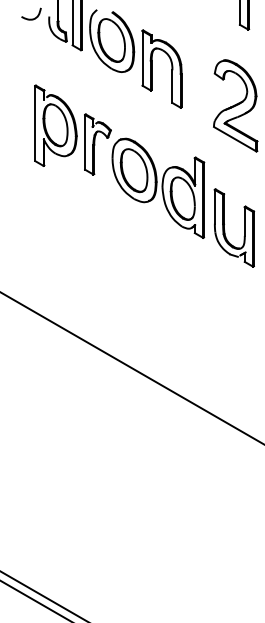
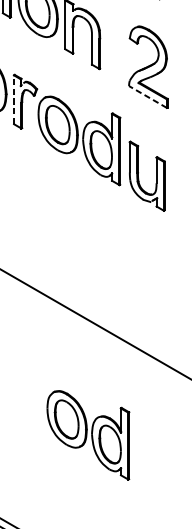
line: (234, 139) -> (147, 97), solid -> dashed
line: (85, 141) -> (14, 99), solid -> dashed
part: (168, 517) -> (88, 434), added

